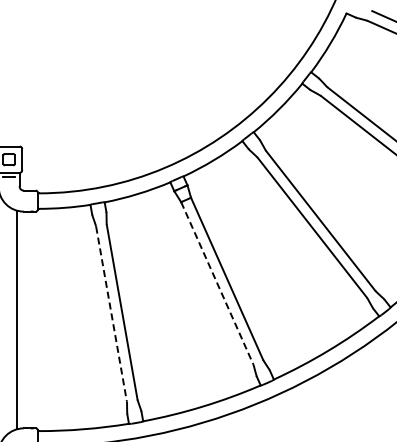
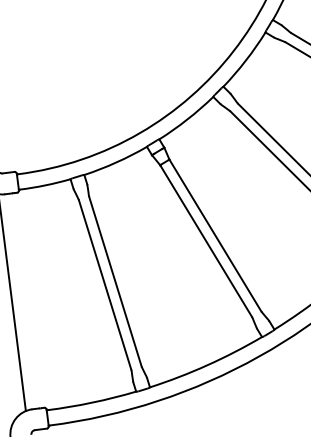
line: (217, 283) -> (206, 241), dashed -> solid
line: (111, 314) -> (105, 285), dashed -> solid

